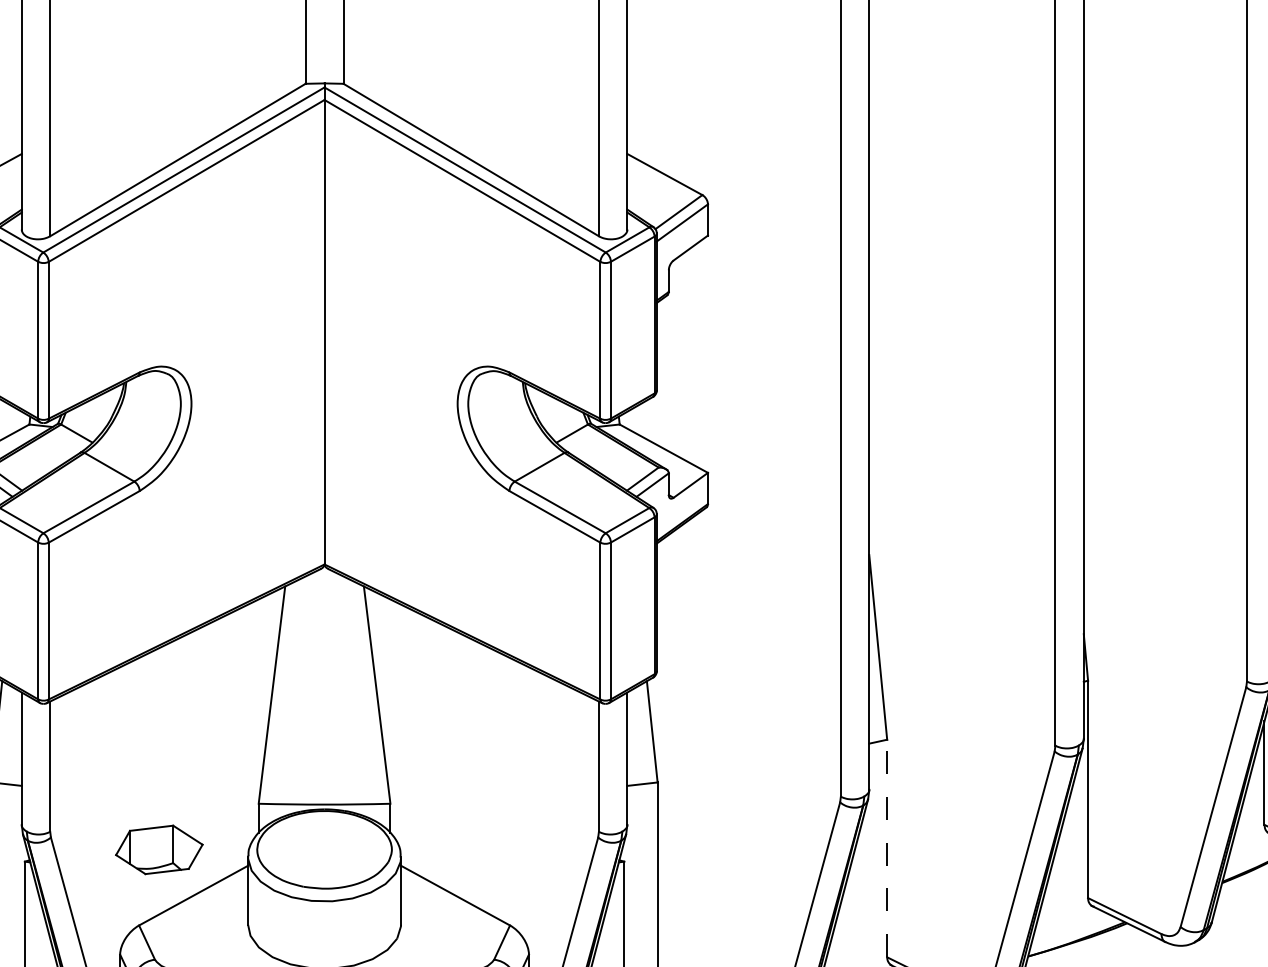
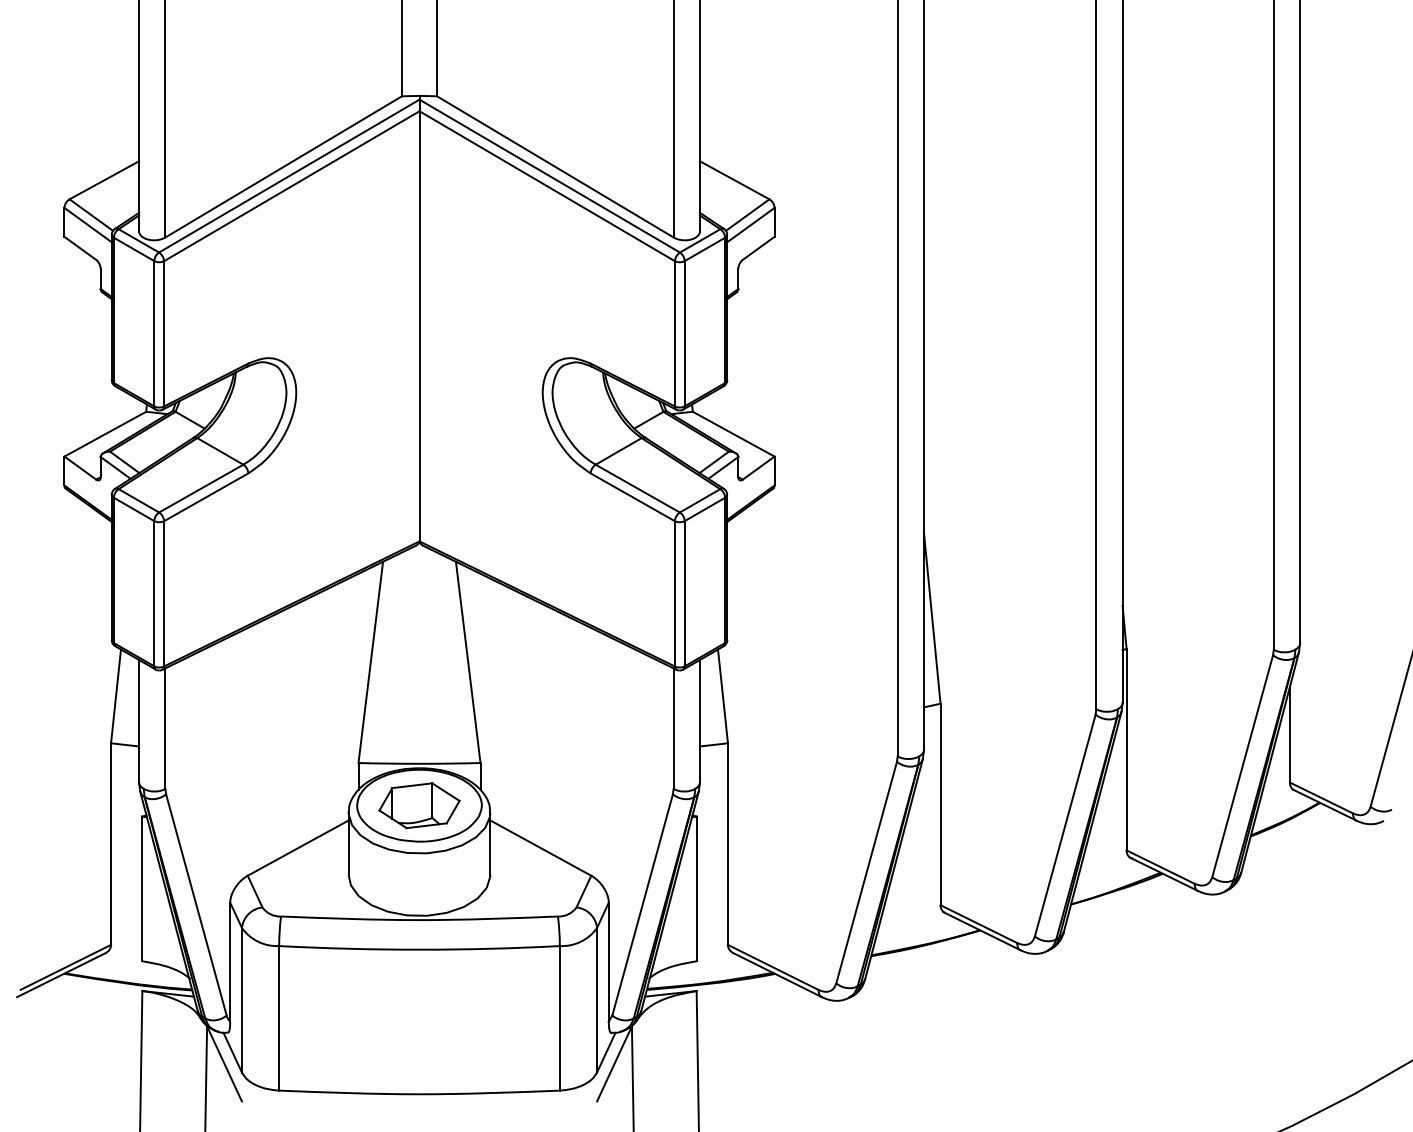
line: (887, 848) -> (940, 804), dashed -> solid
part: (159, 849) -> (419, 805), moved

